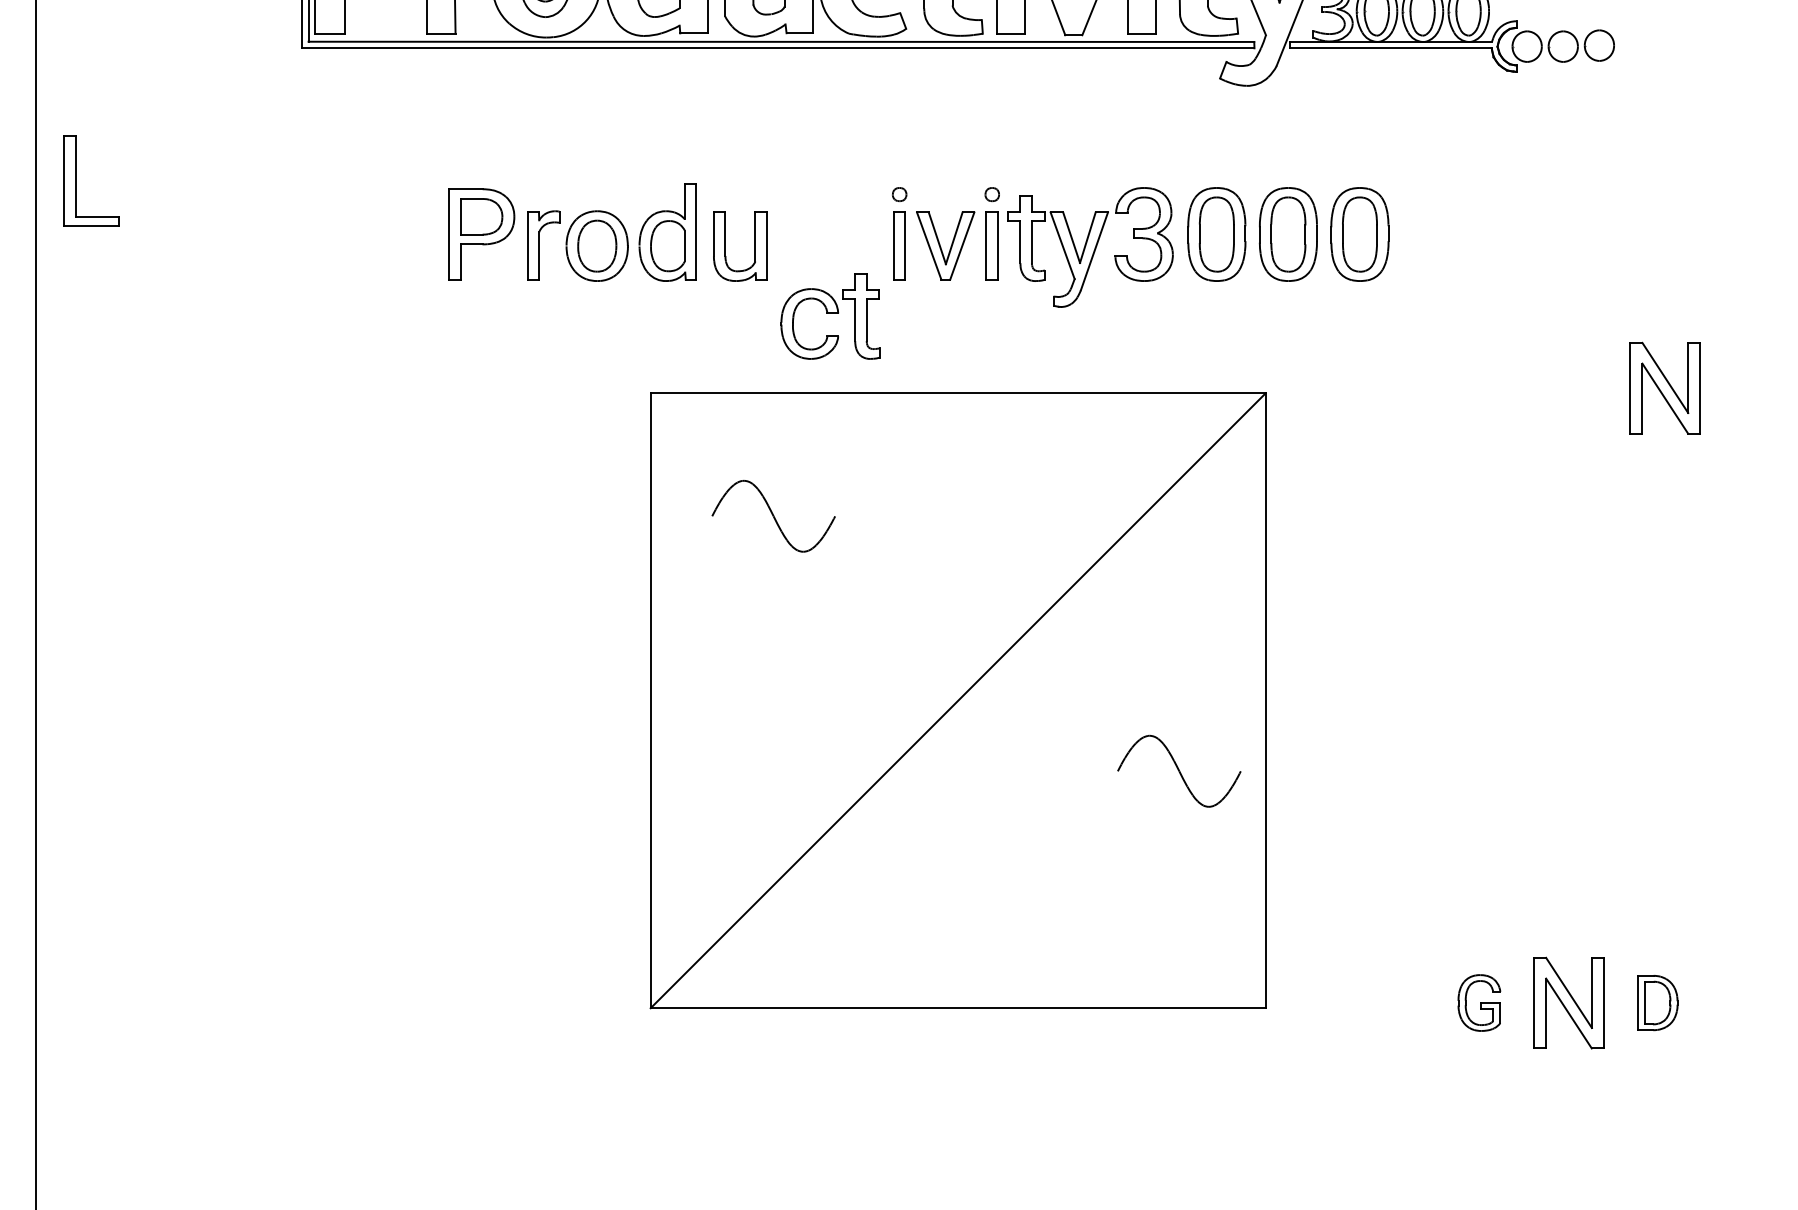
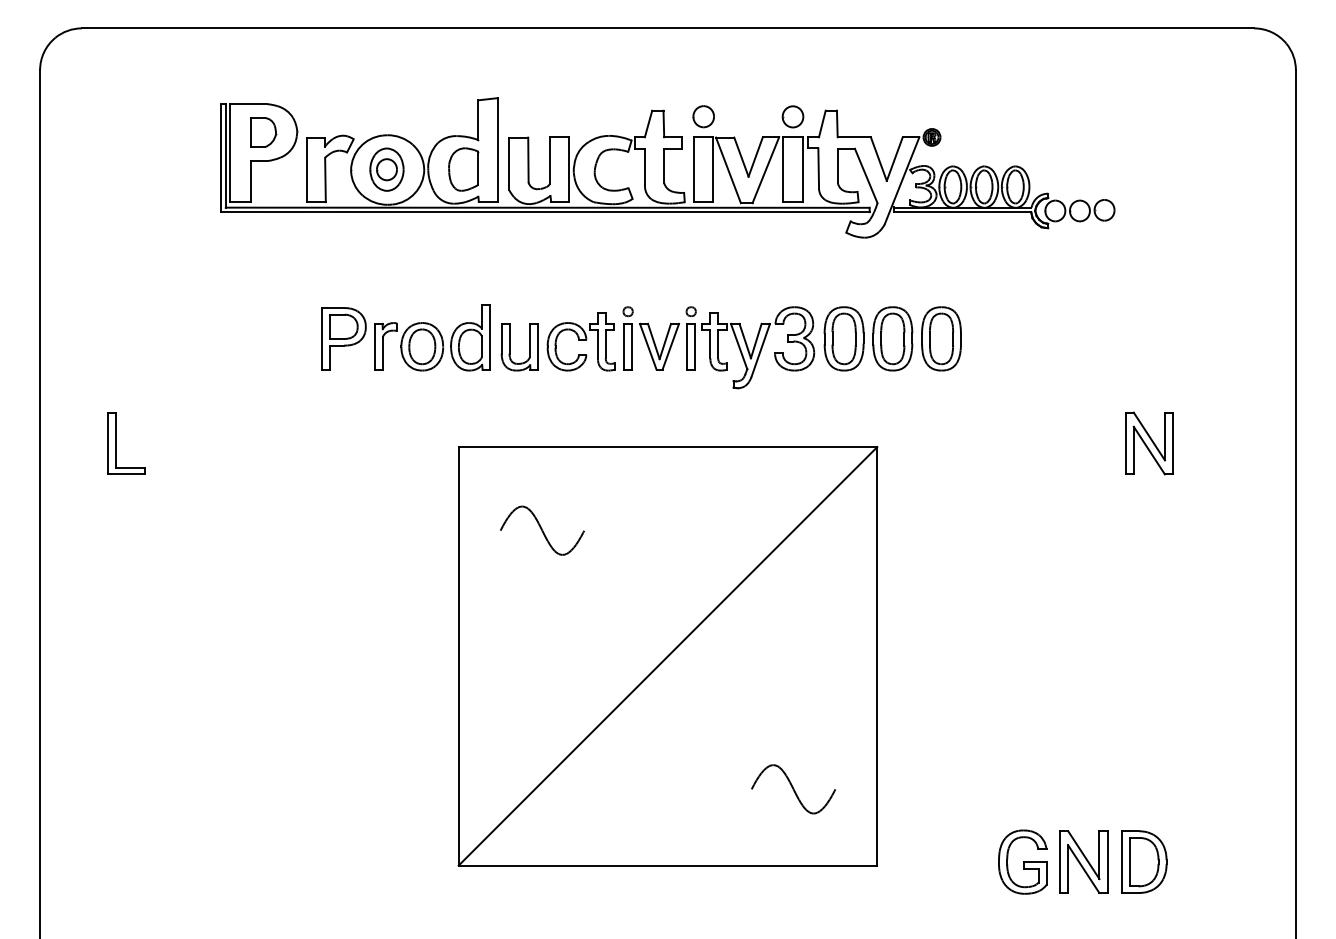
part: (77, 181) -> (116, 443), moved
part: (829, 316) -> (580, 341), moved
part: (1179, 771) -> (793, 789), moved
part: (1478, 1002) -> (1022, 861), size x1.67
part: (1658, 1002) -> (1144, 861), size x1.67

